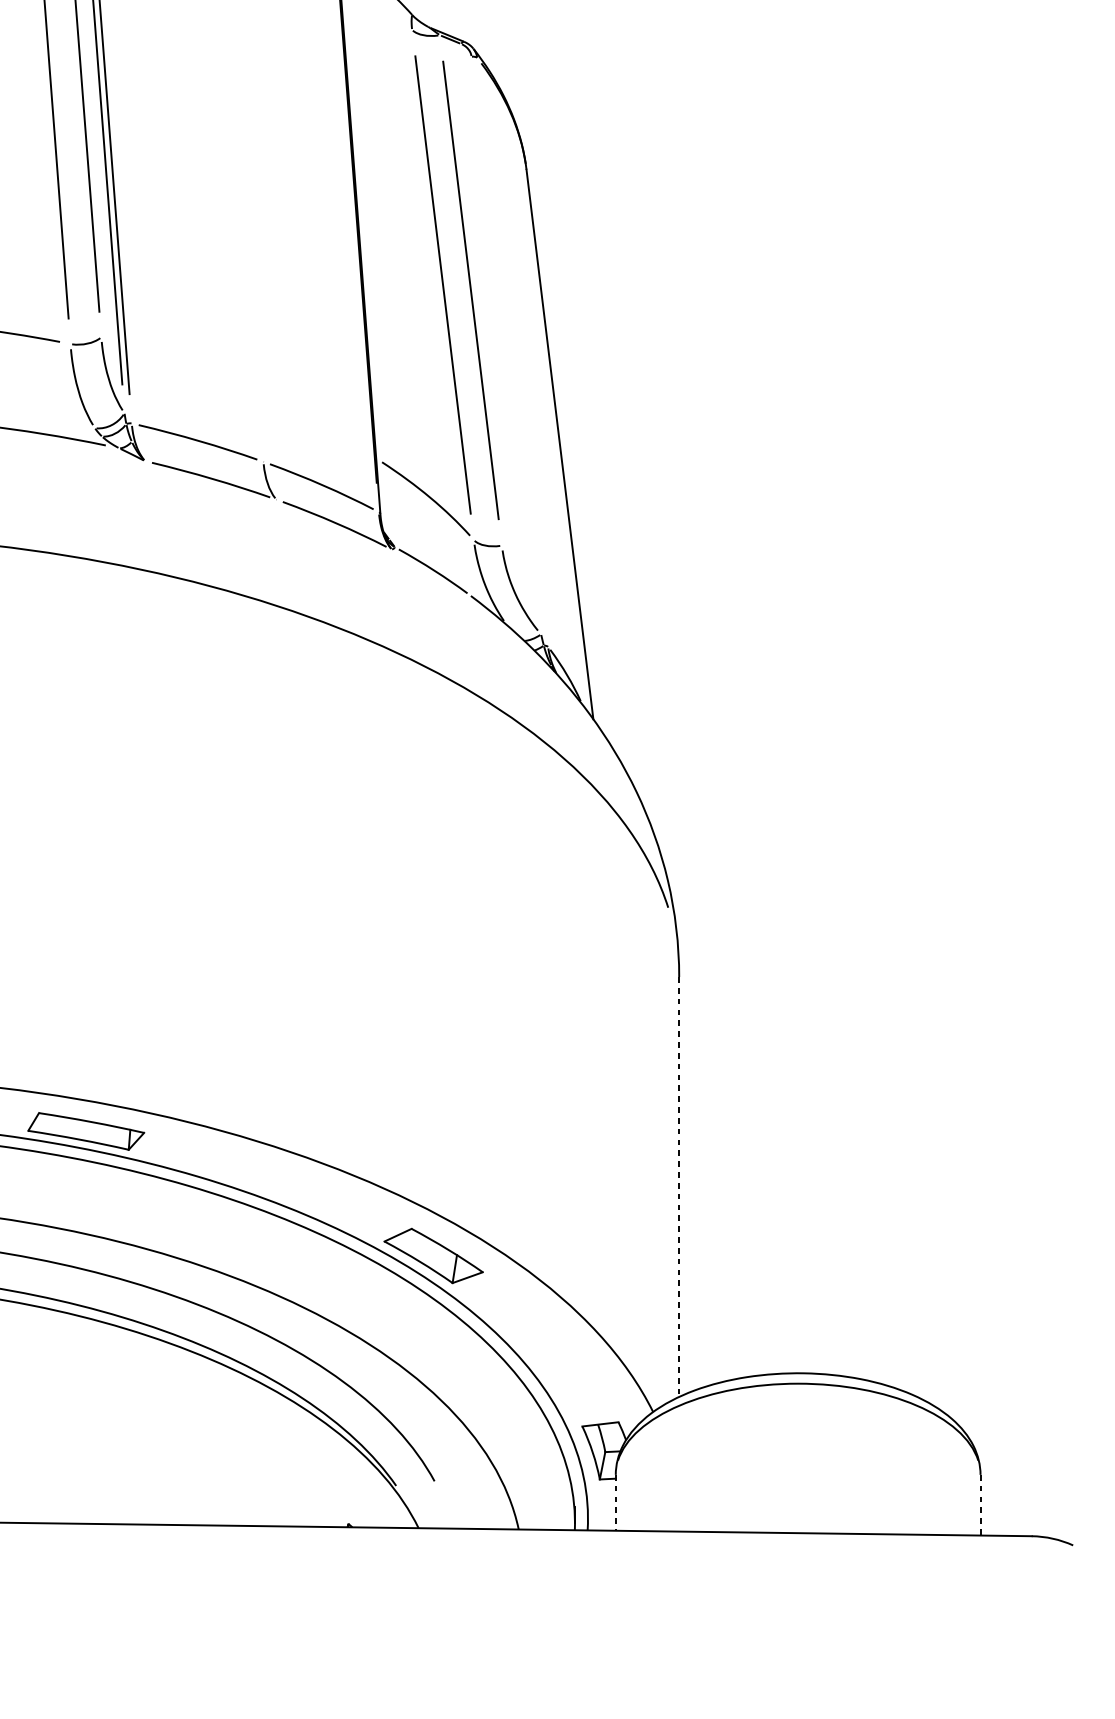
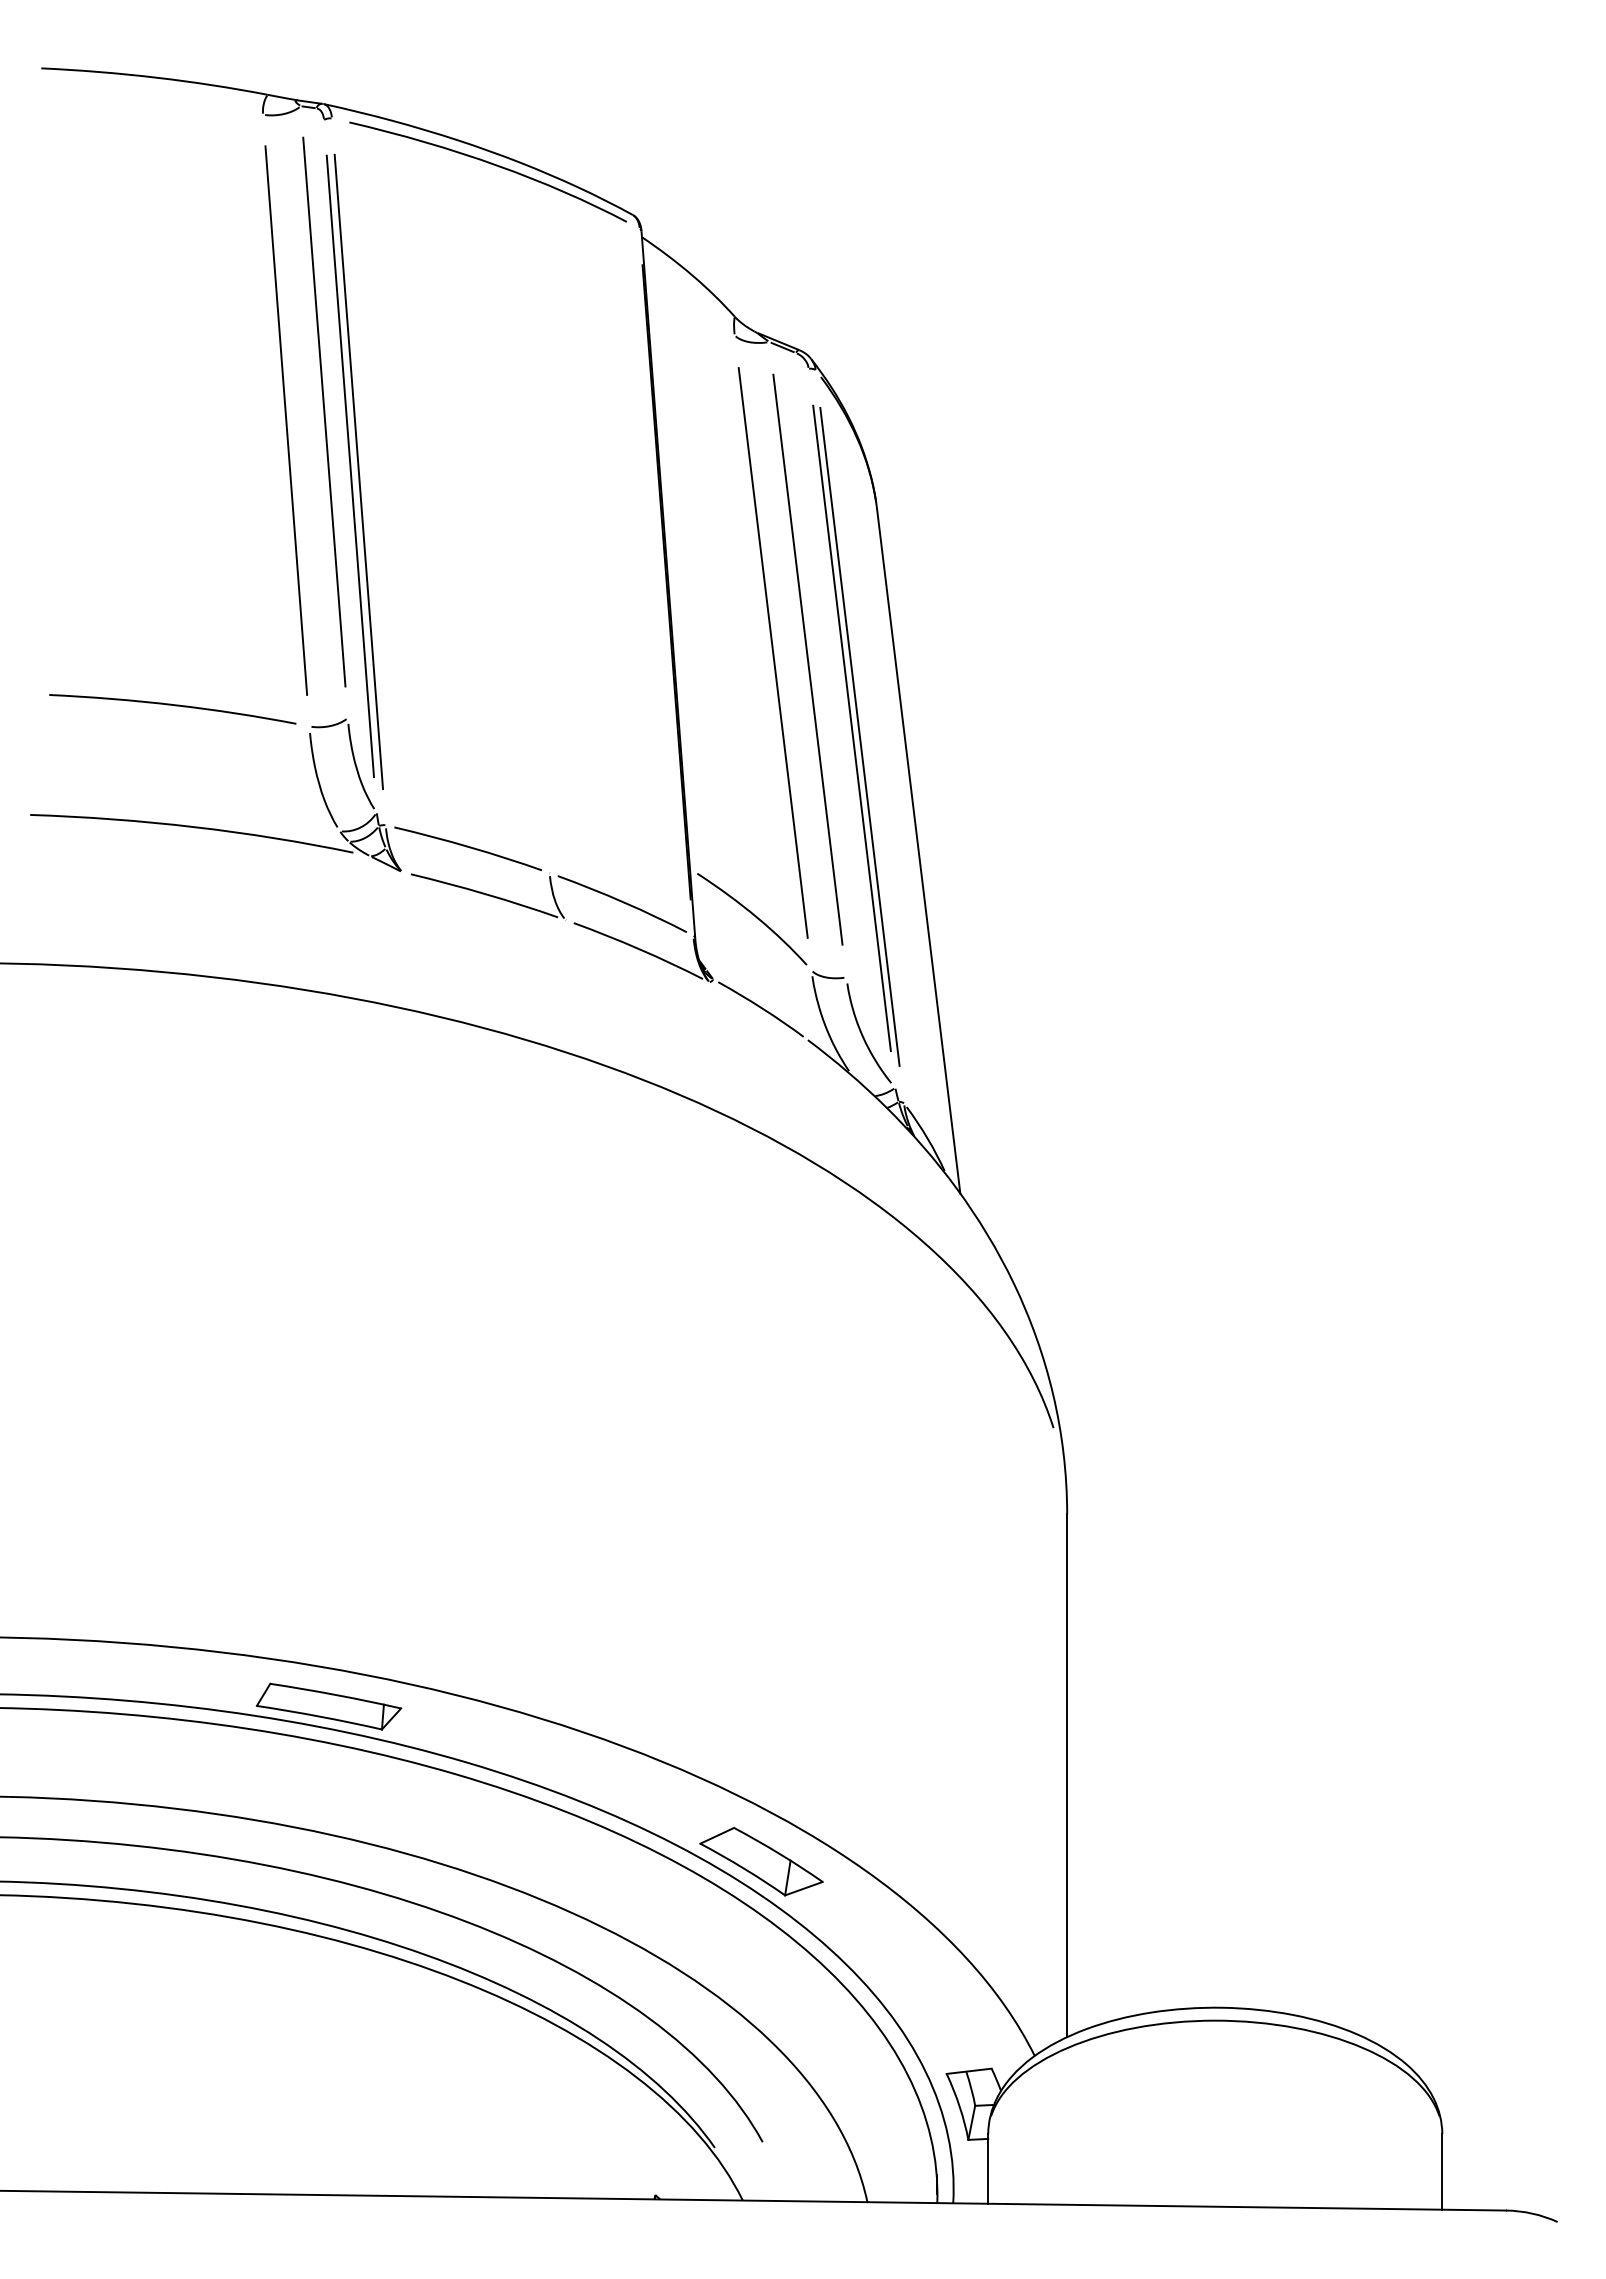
part: (509, 351) -> (856, 735), added
line: (679, 1187) -> (1067, 1776), dashed -> solid
line: (615, 1502) -> (988, 2168), dashed -> solid
line: (980, 1504) -> (1442, 2171), dashed -> solid

